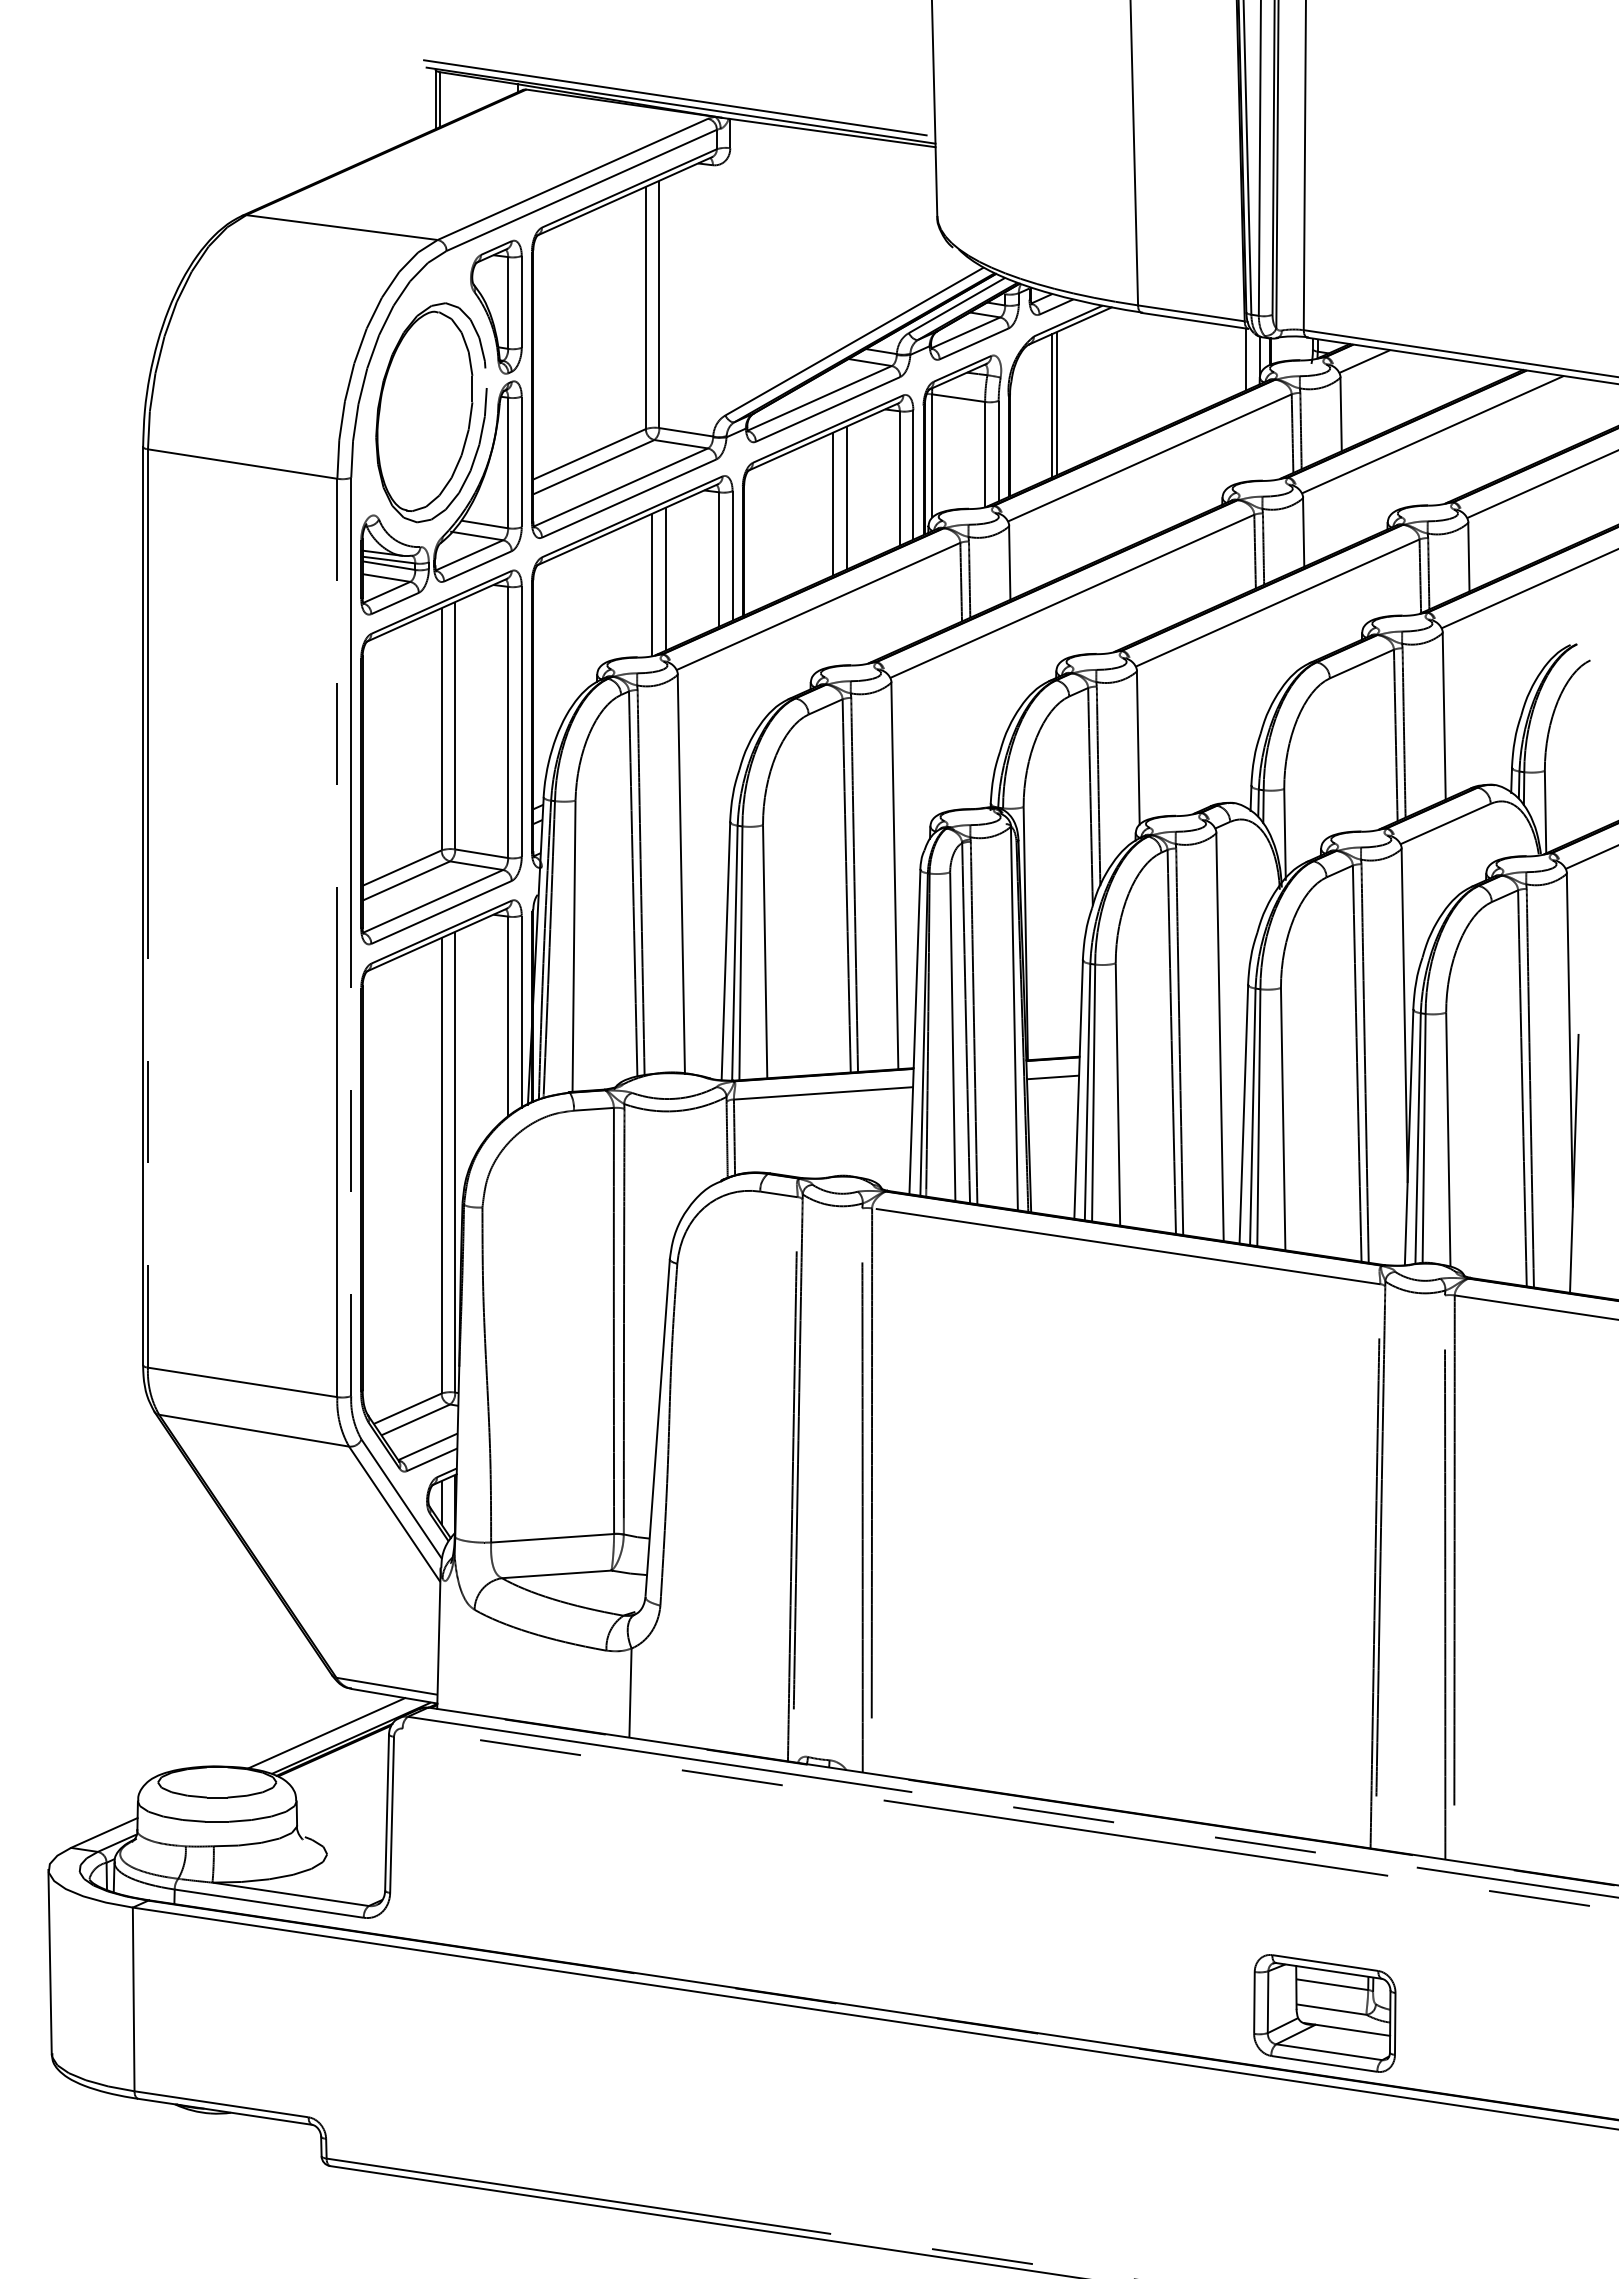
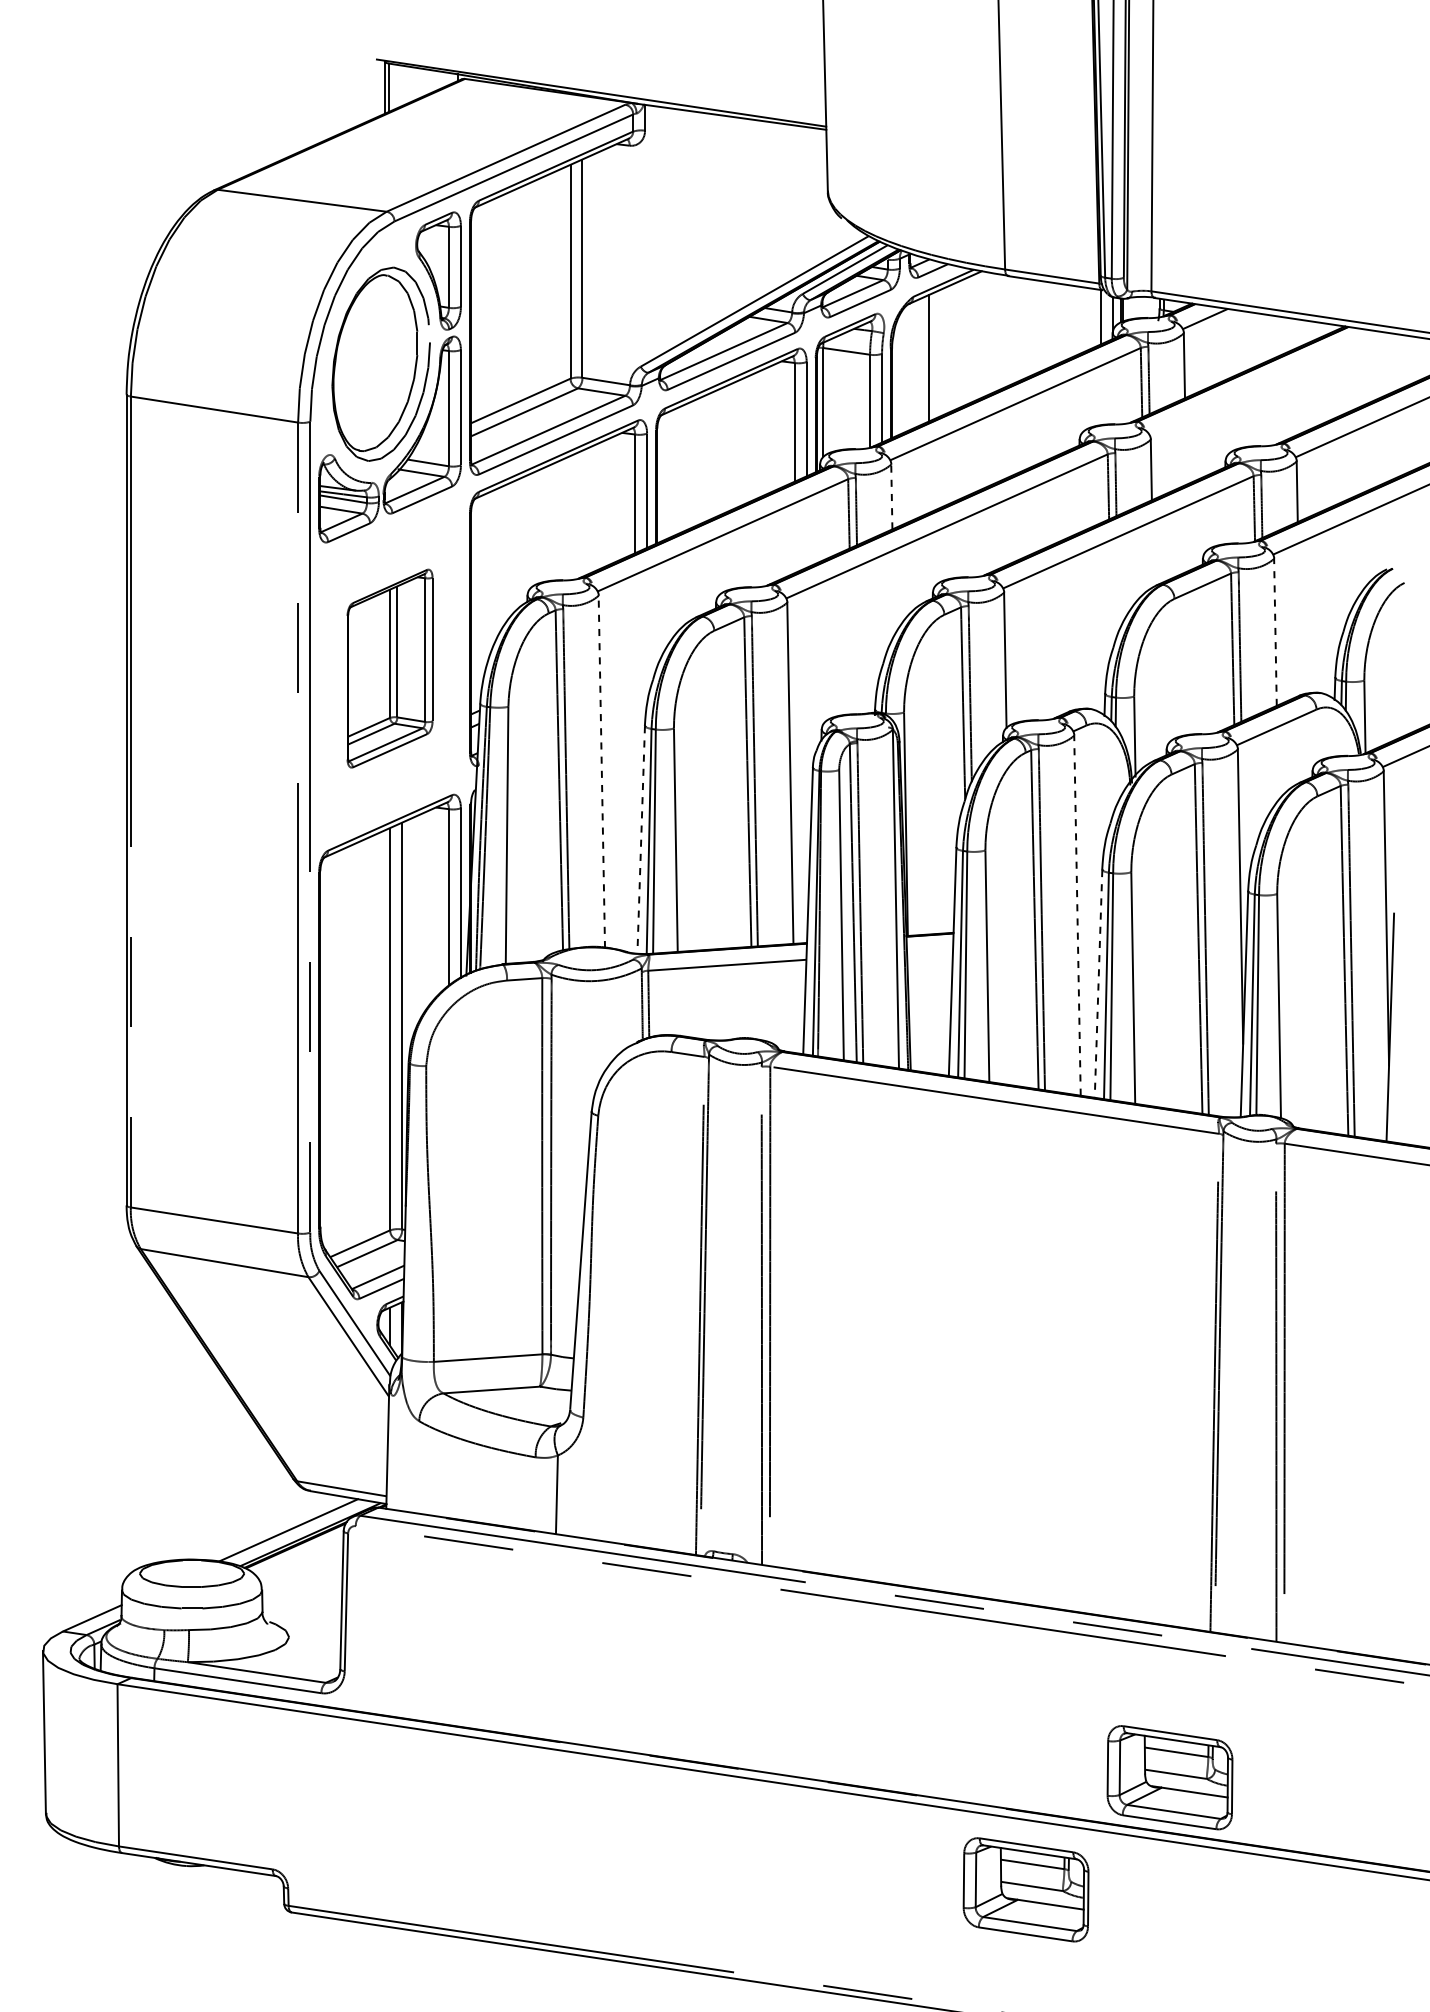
line: (679, 98) -> (600, 86), removed
line: (1056, 403) -> (933, 356), removed
line: (1432, 434) -> (1265, 383), removed
line: (846, 497) -> (747, 439), removed
line: (833, 503) -> (736, 444), removed
line: (1009, 563) -> (891, 497), solid -> dashed
line: (666, 578) -> (588, 510), removed
line: (652, 584) -> (576, 515), removed
line: (1444, 715) -> (1275, 631), solid -> dashed
part: (441, 757) -> (390, 668), size x0.6
line: (681, 874) -> (601, 772), solid -> dashed
line: (725, 951) -> (640, 839), solid -> dashed
line: (1220, 1037) -> (1077, 915), solid -> dashed
line: (1052, 1077) -> (929, 951), removed
line: (1243, 1114) -> (1098, 983), solid -> dashed
part: (1161, 2140) -> (1025, 1889), added

